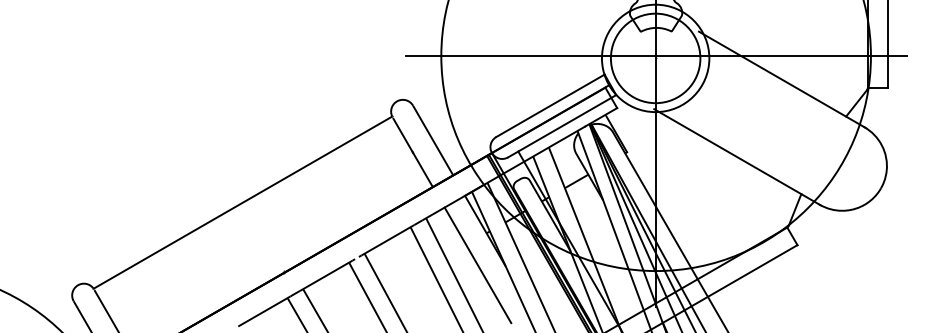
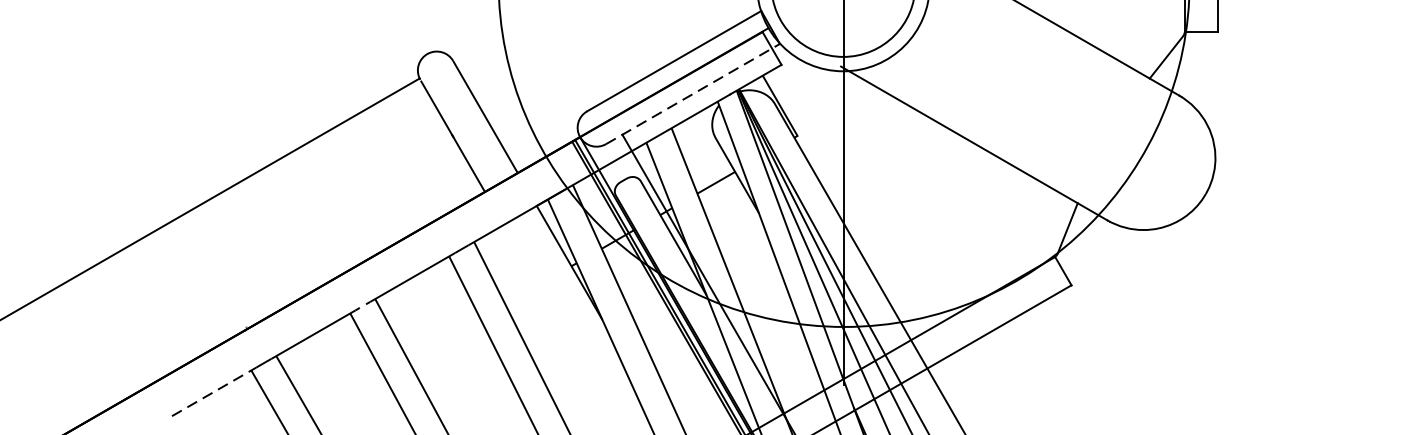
line: (562, 126) -> (693, 94), solid -> dashed
line: (477, 265) -> (556, 318), removed
line: (264, 311) -> (214, 392), solid -> dashed

